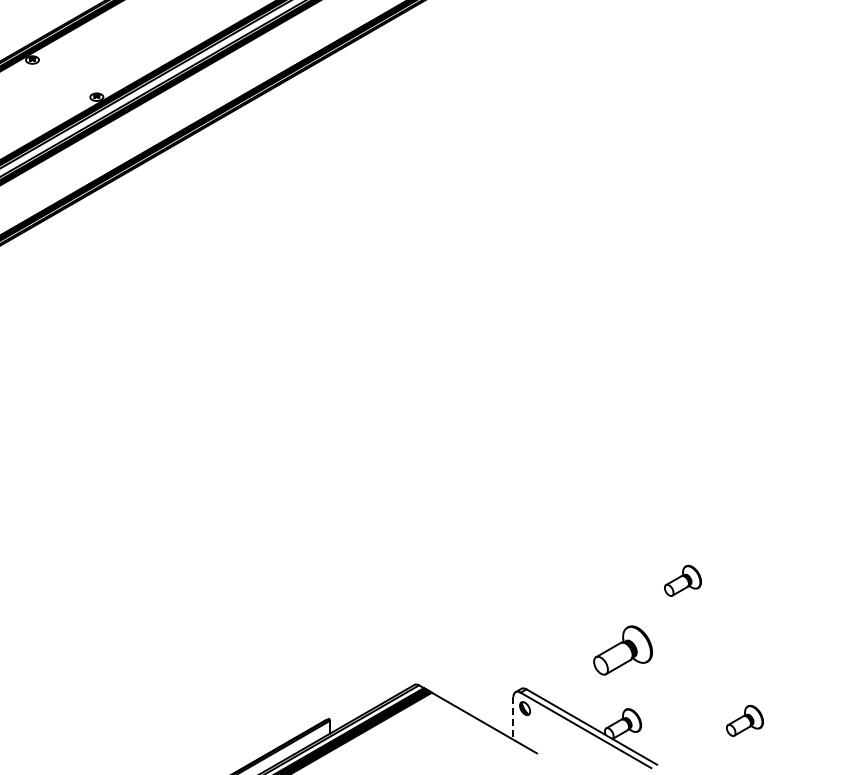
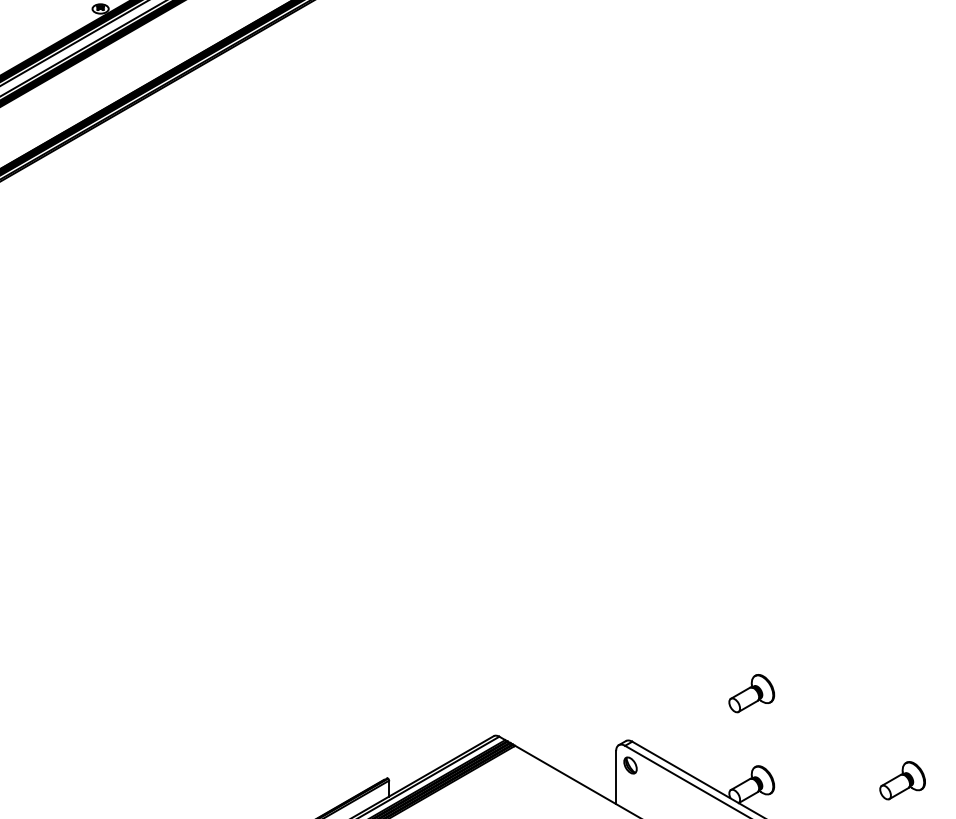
part: (682, 580) -> (825, 606), removed
part: (622, 650) -> (751, 693), size x0.62
line: (513, 718) -> (616, 777), dashed -> solid

